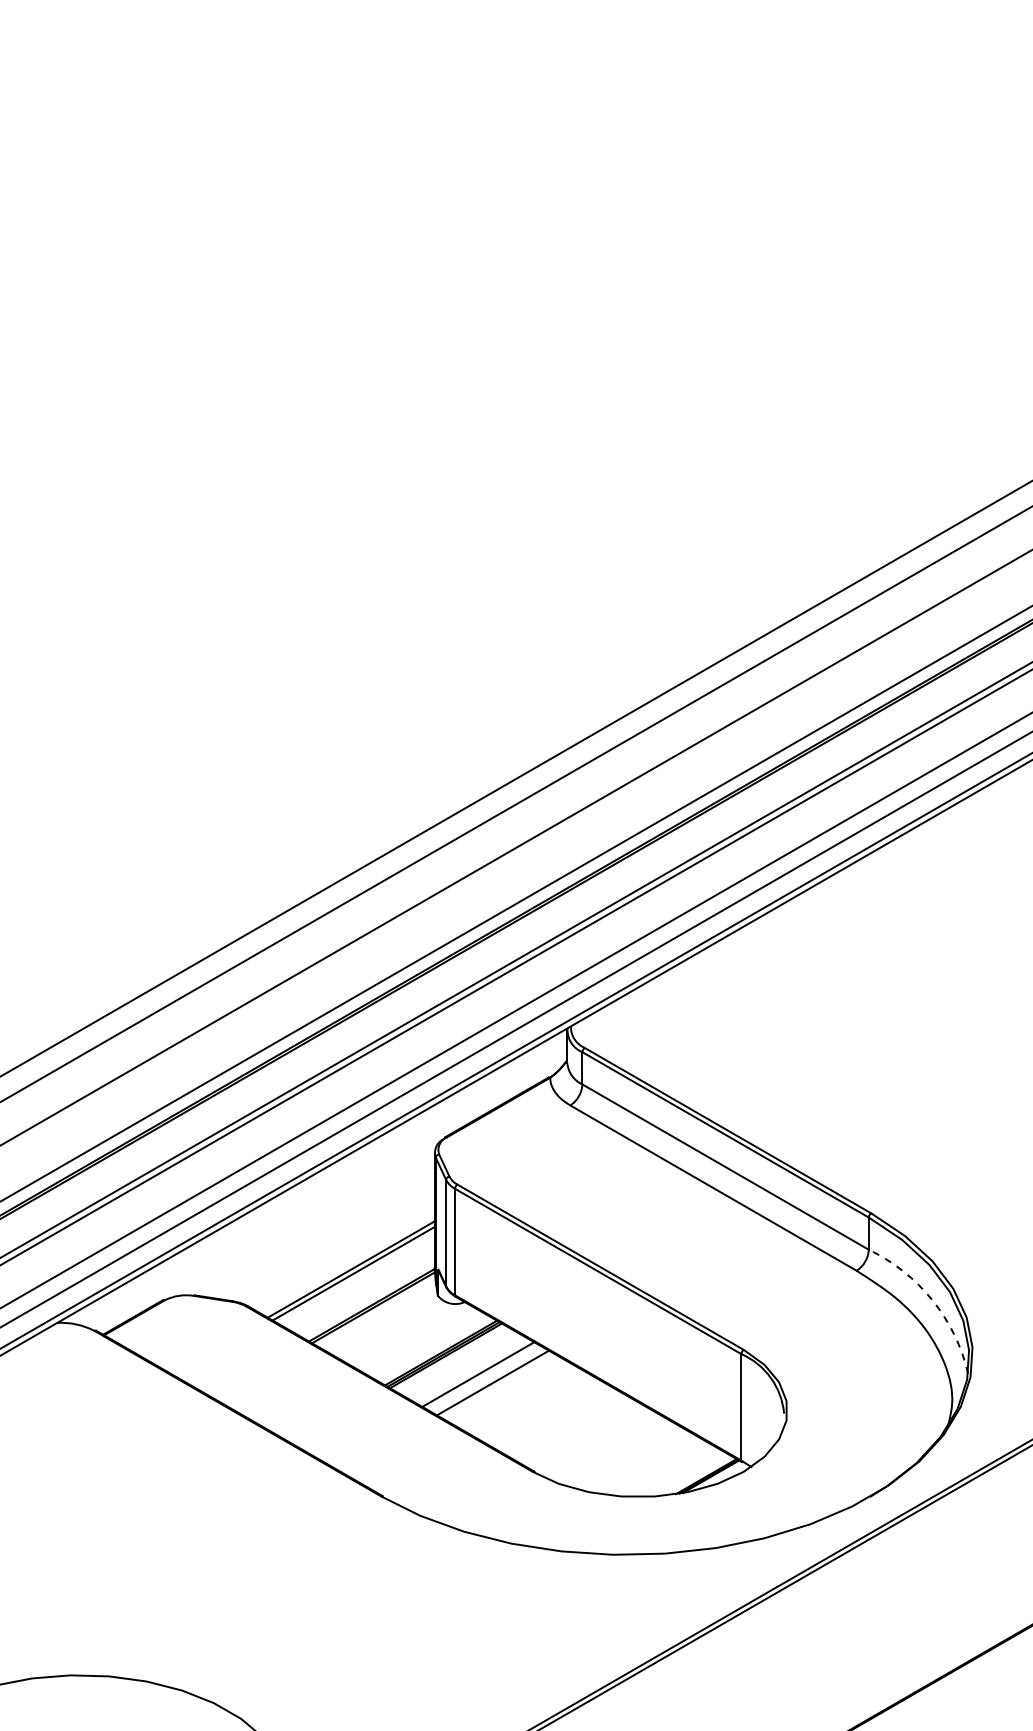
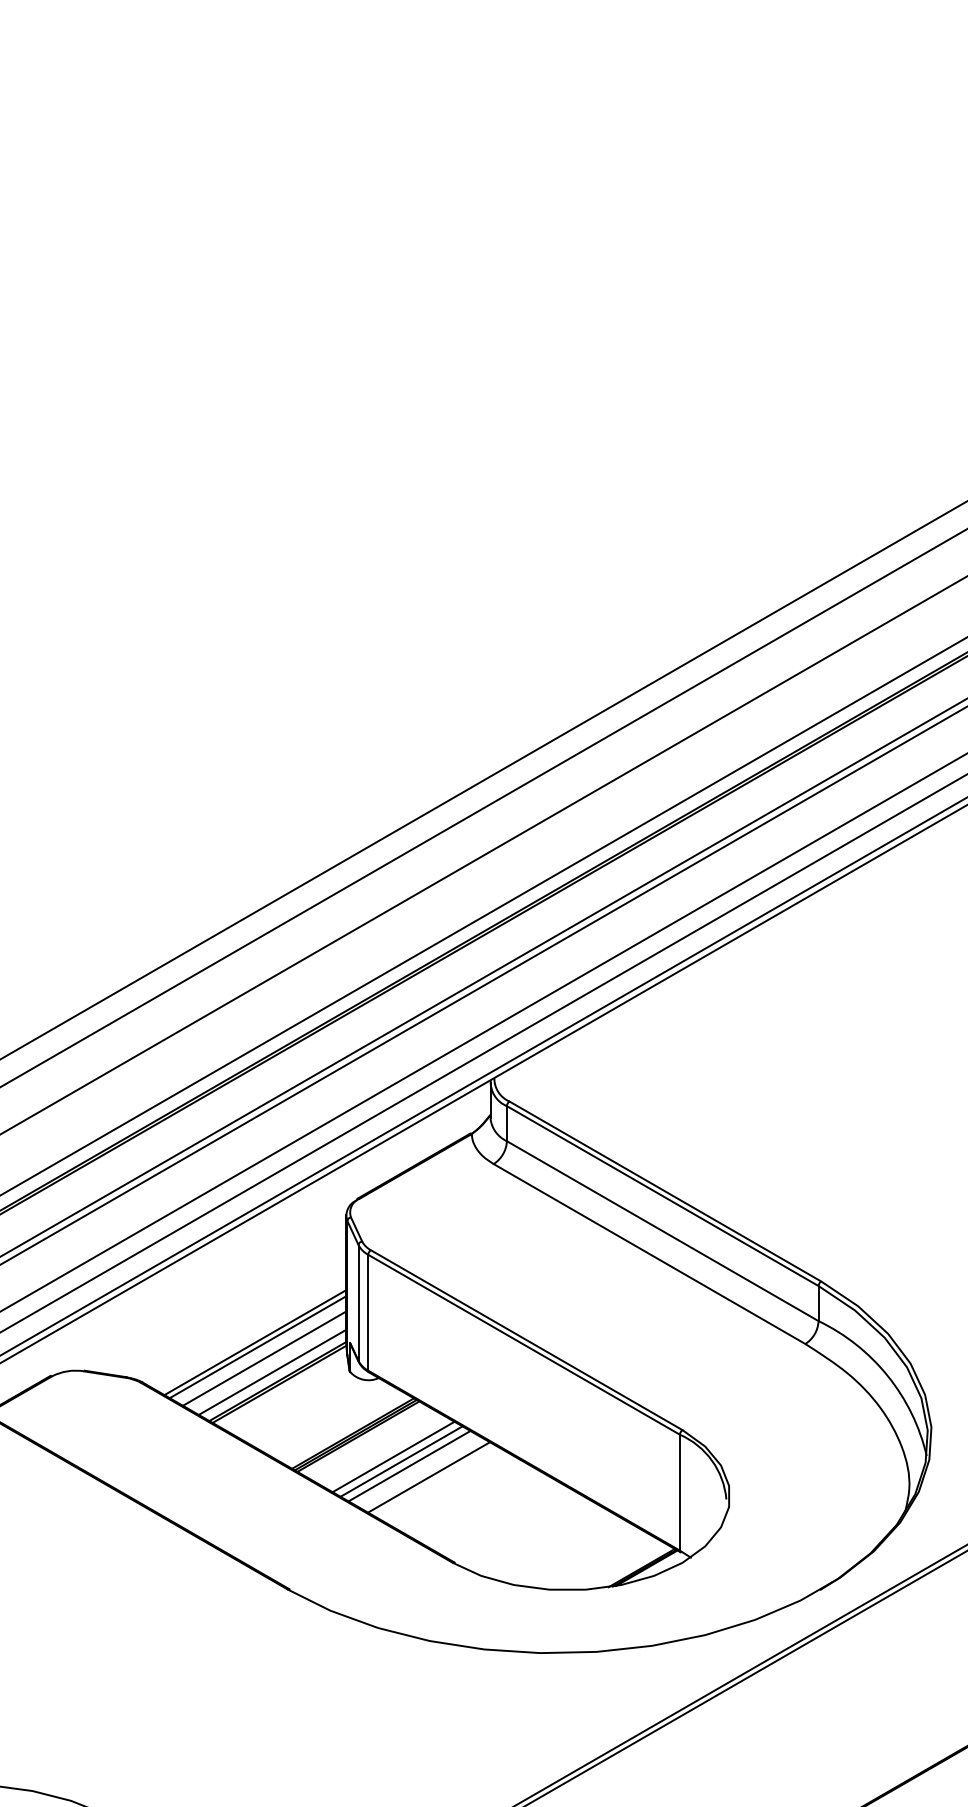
line: (359, 1283) -> (264, 1357), added
line: (366, 1296) -> (271, 1372), added
arc: (932, 1300) -> (887, 1376), dashed -> solid
line: (485, 1378) -> (401, 1461), added
line: (510, 1393) -> (428, 1477), added

